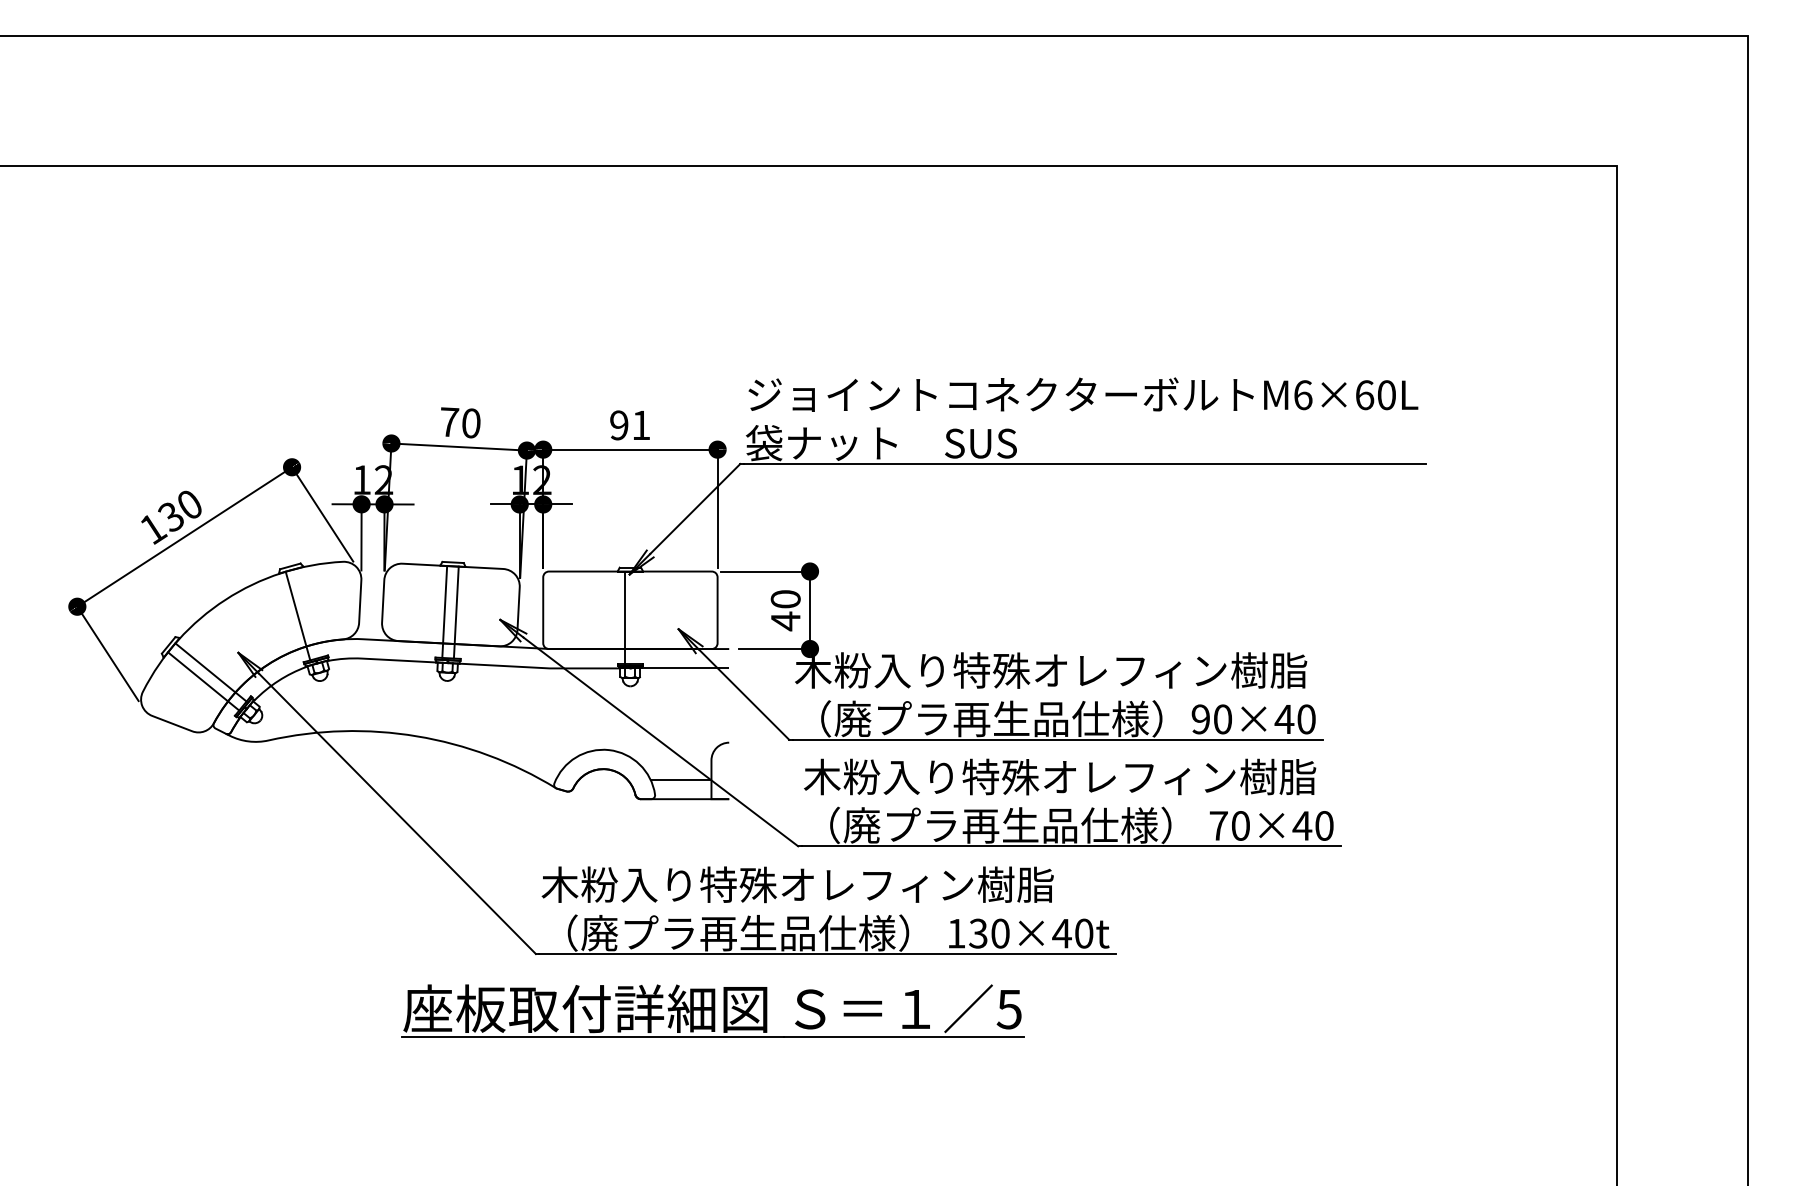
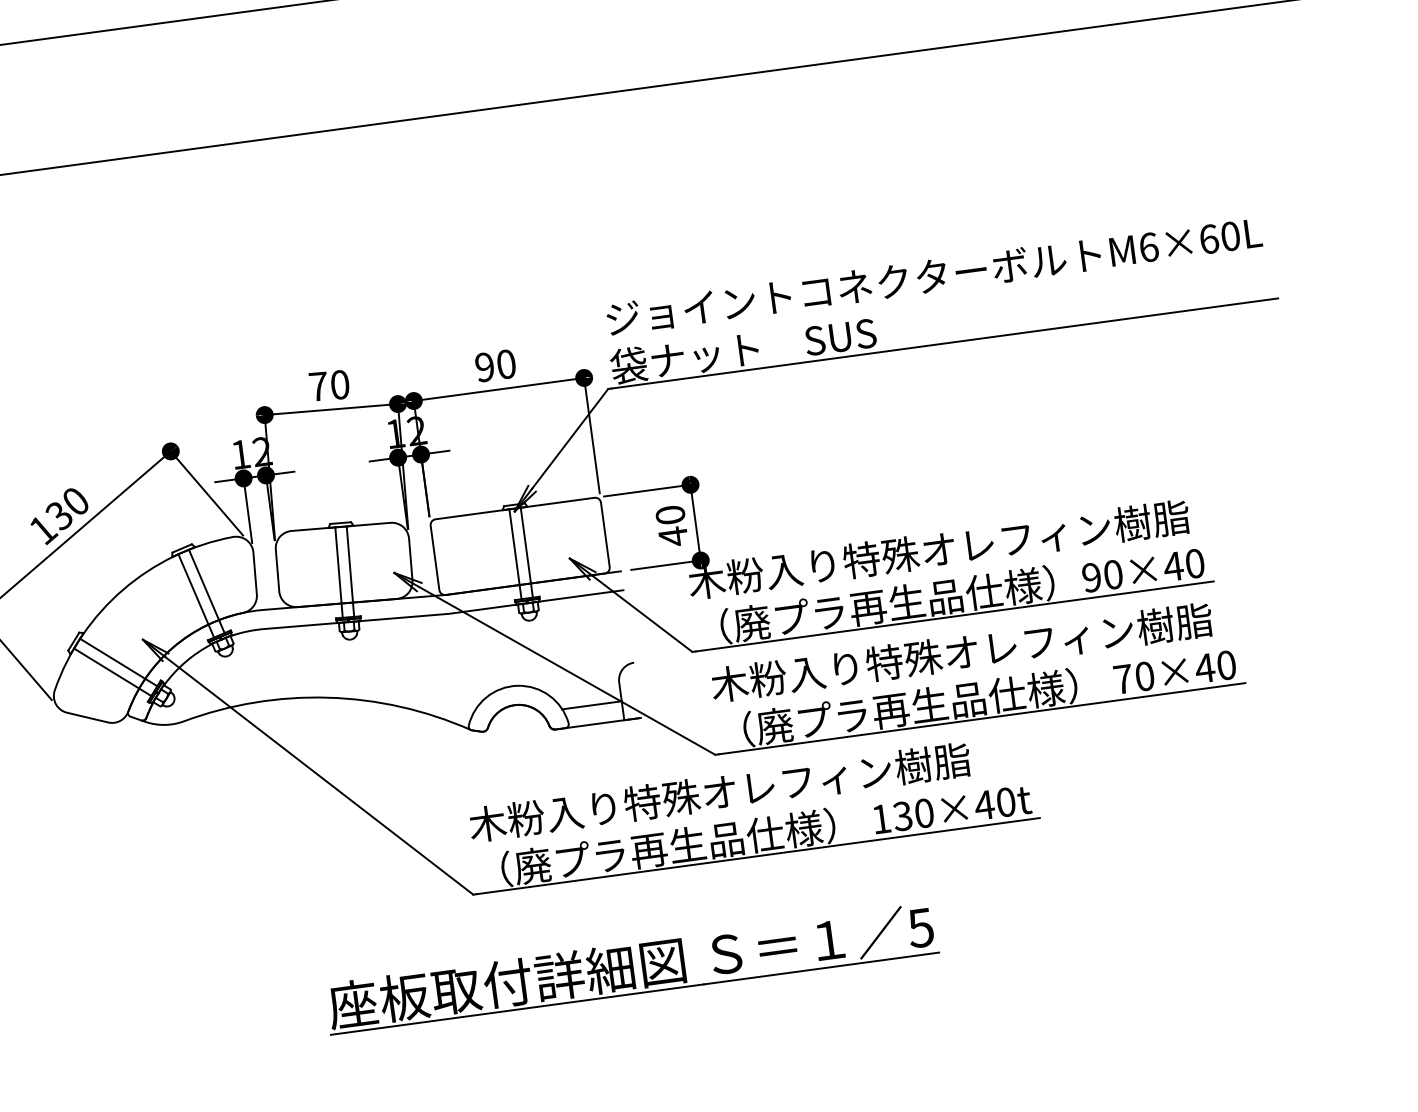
text: (641, 425) -> (506, 364), 91 -> 90
line: (308, 612) -> (206, 591), added
line: (636, 617) -> (527, 552), added
part: (712, 1010) -> (631, 968), moved

